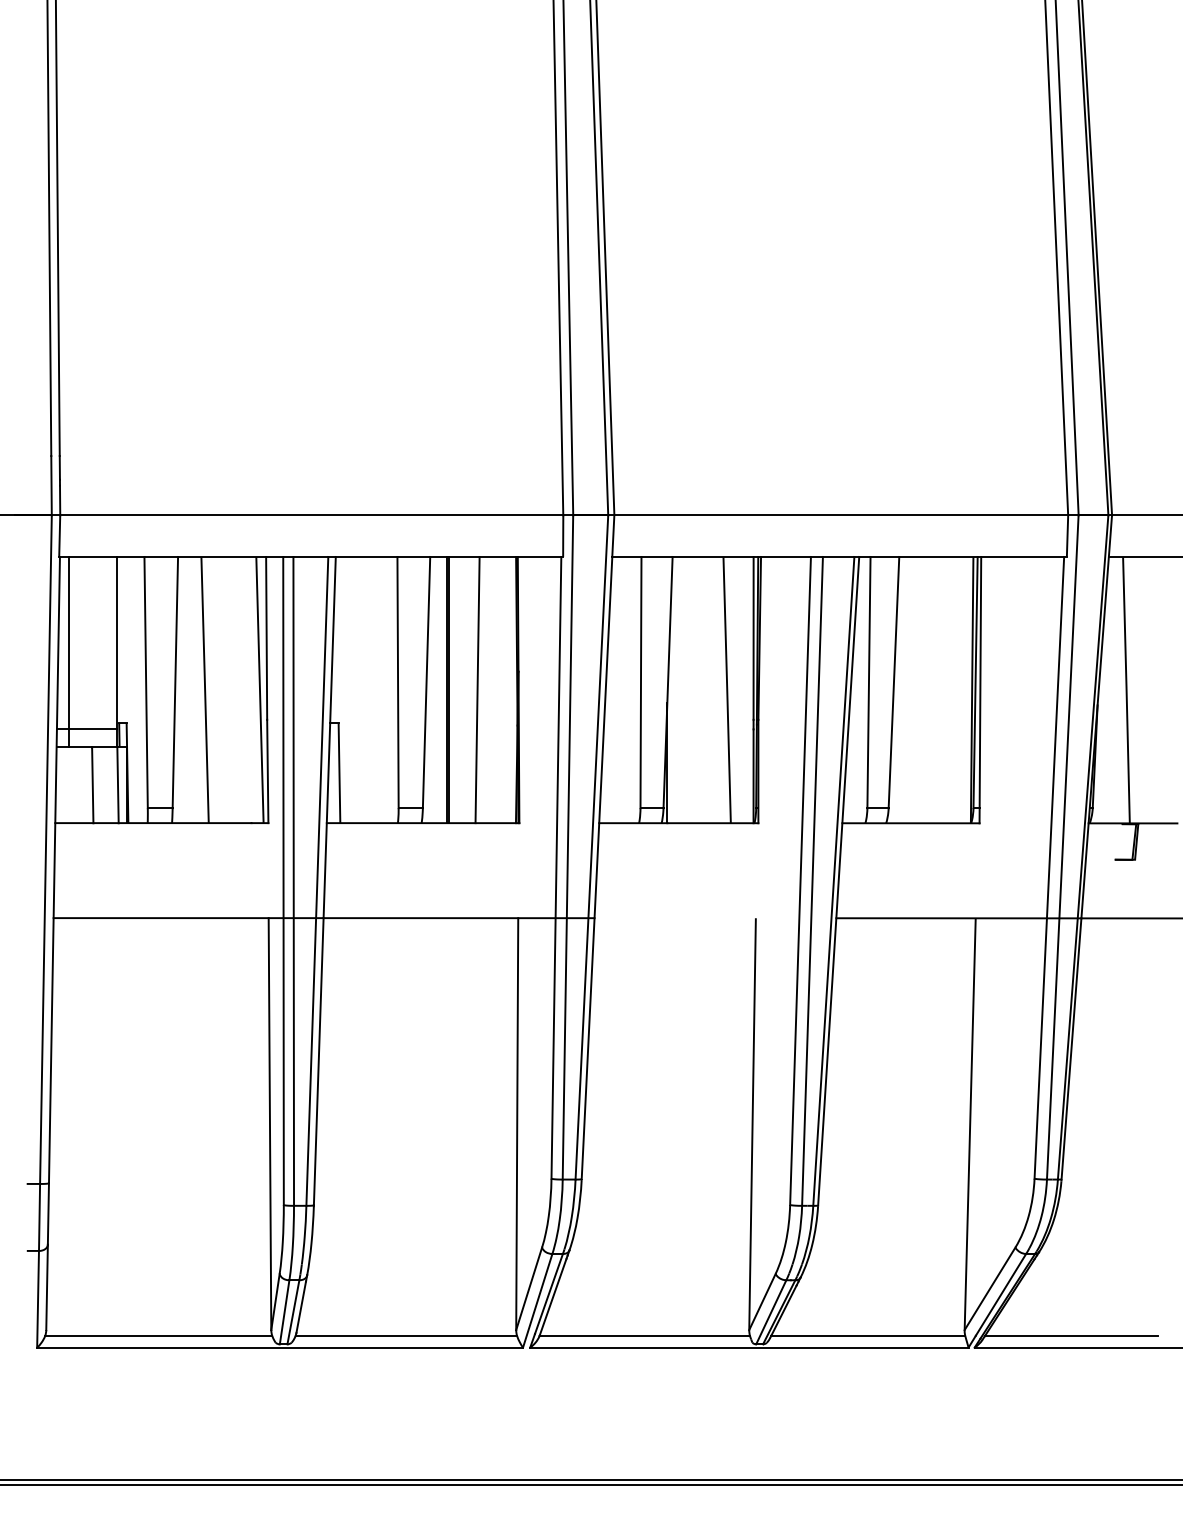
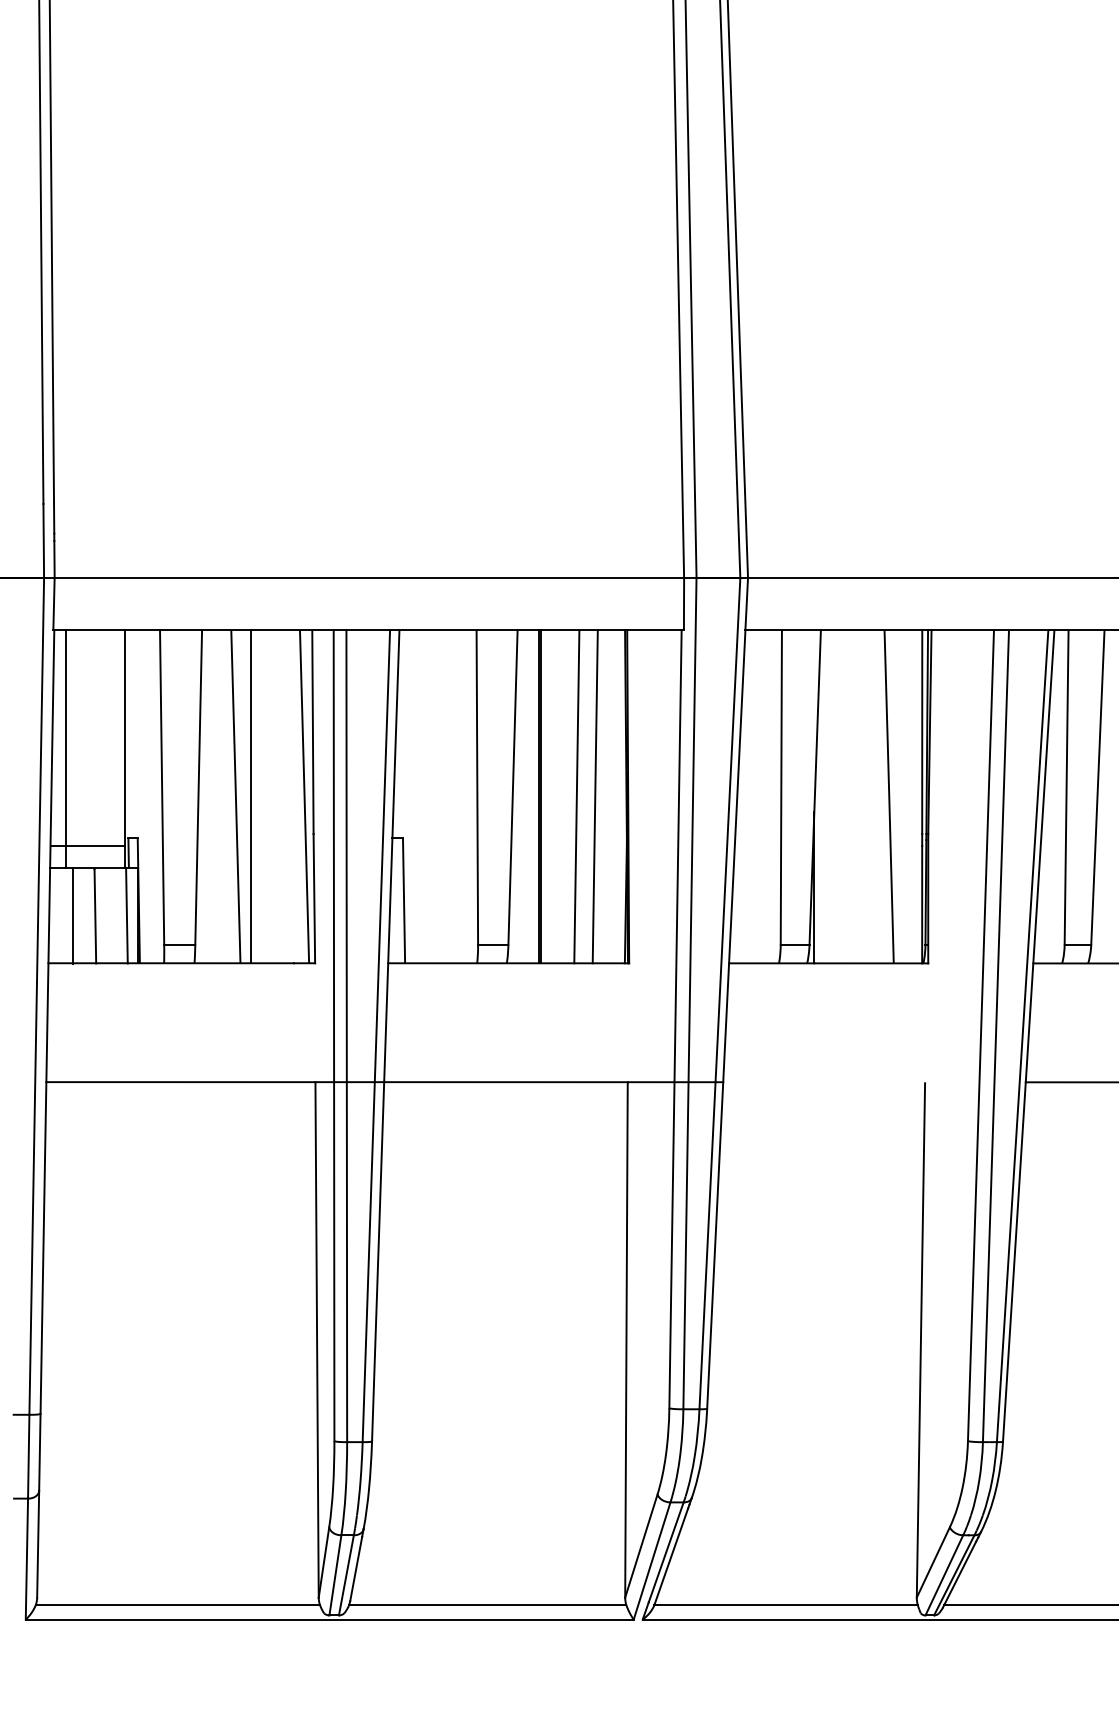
line: (216, 689) -> (250, 796), added
line: (492, 689) -> (595, 796), added
line: (74, 784) -> (72, 914), added

